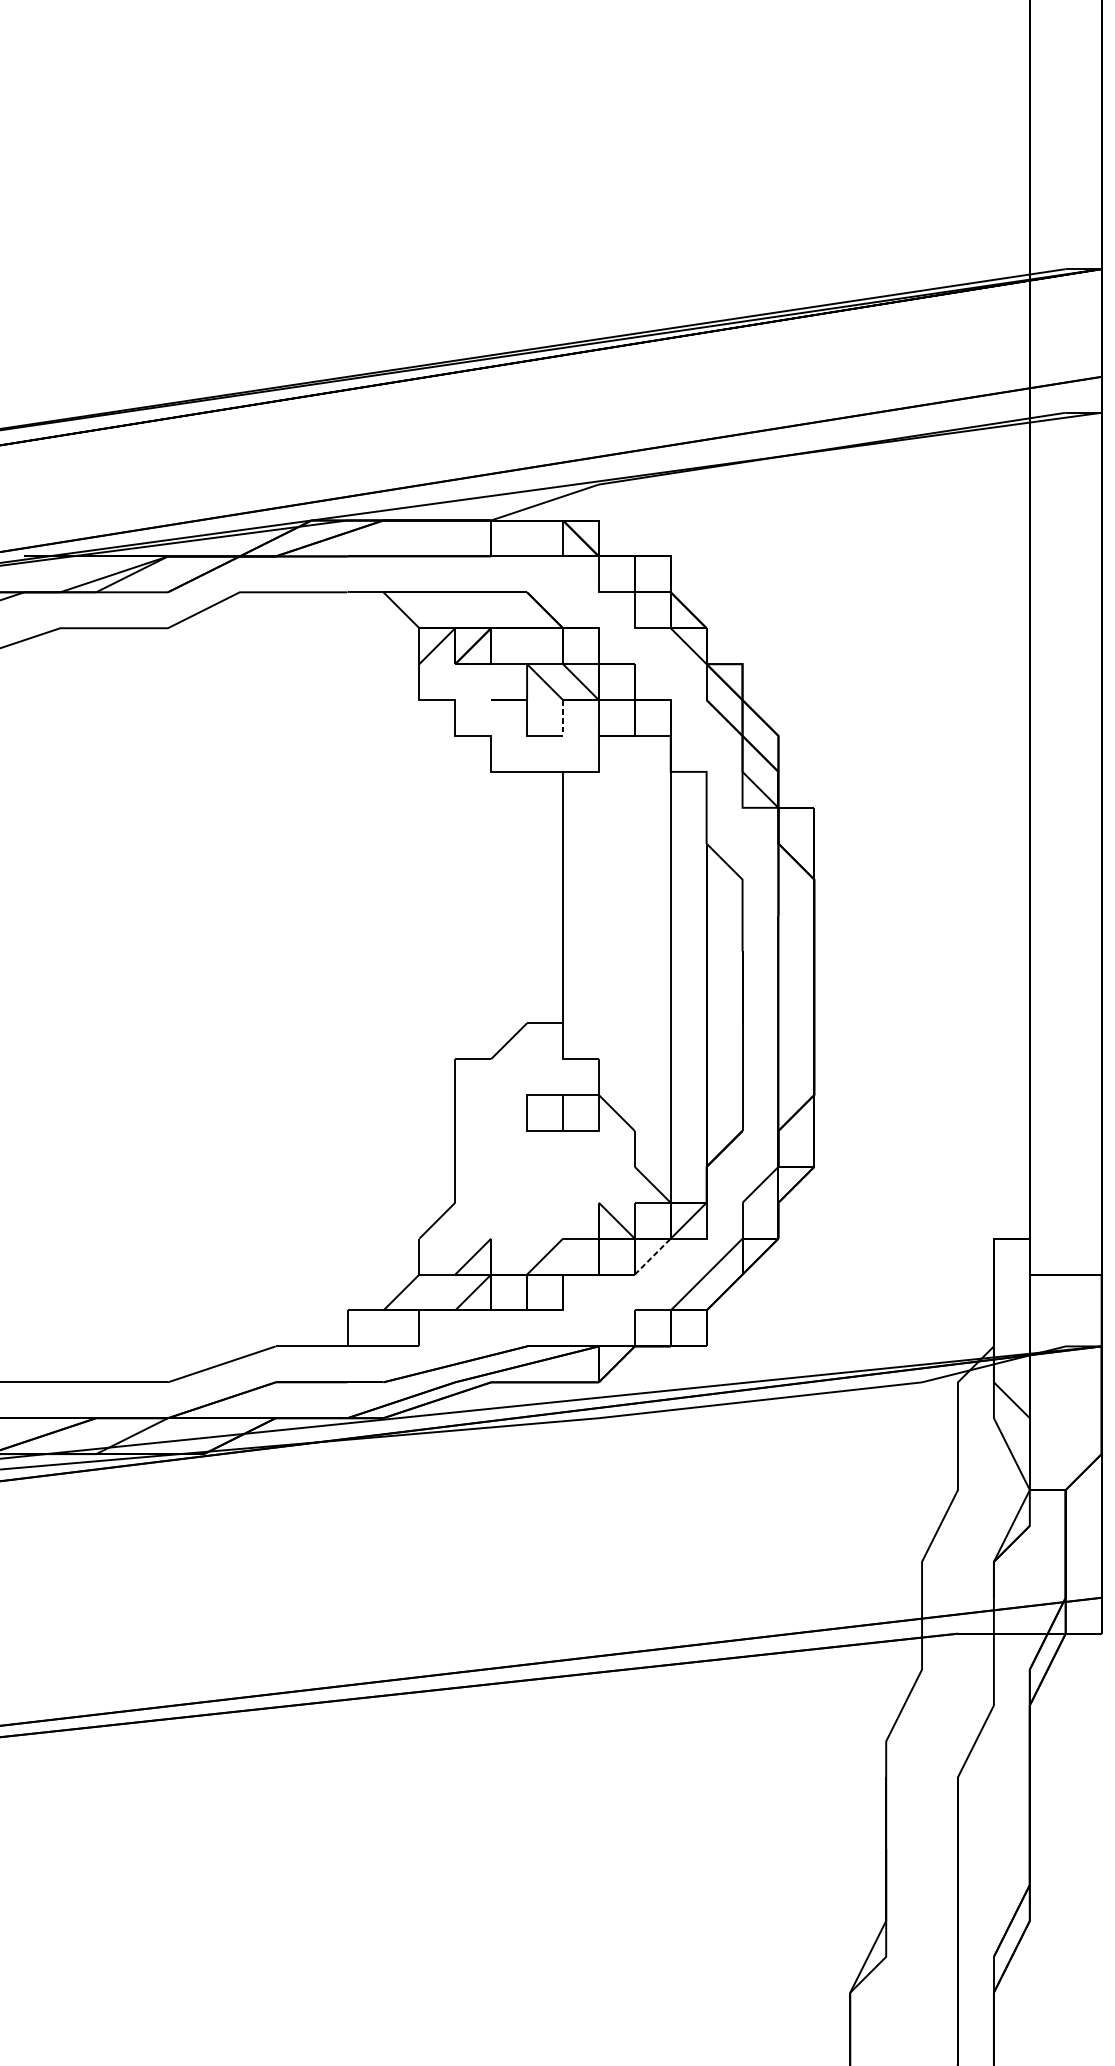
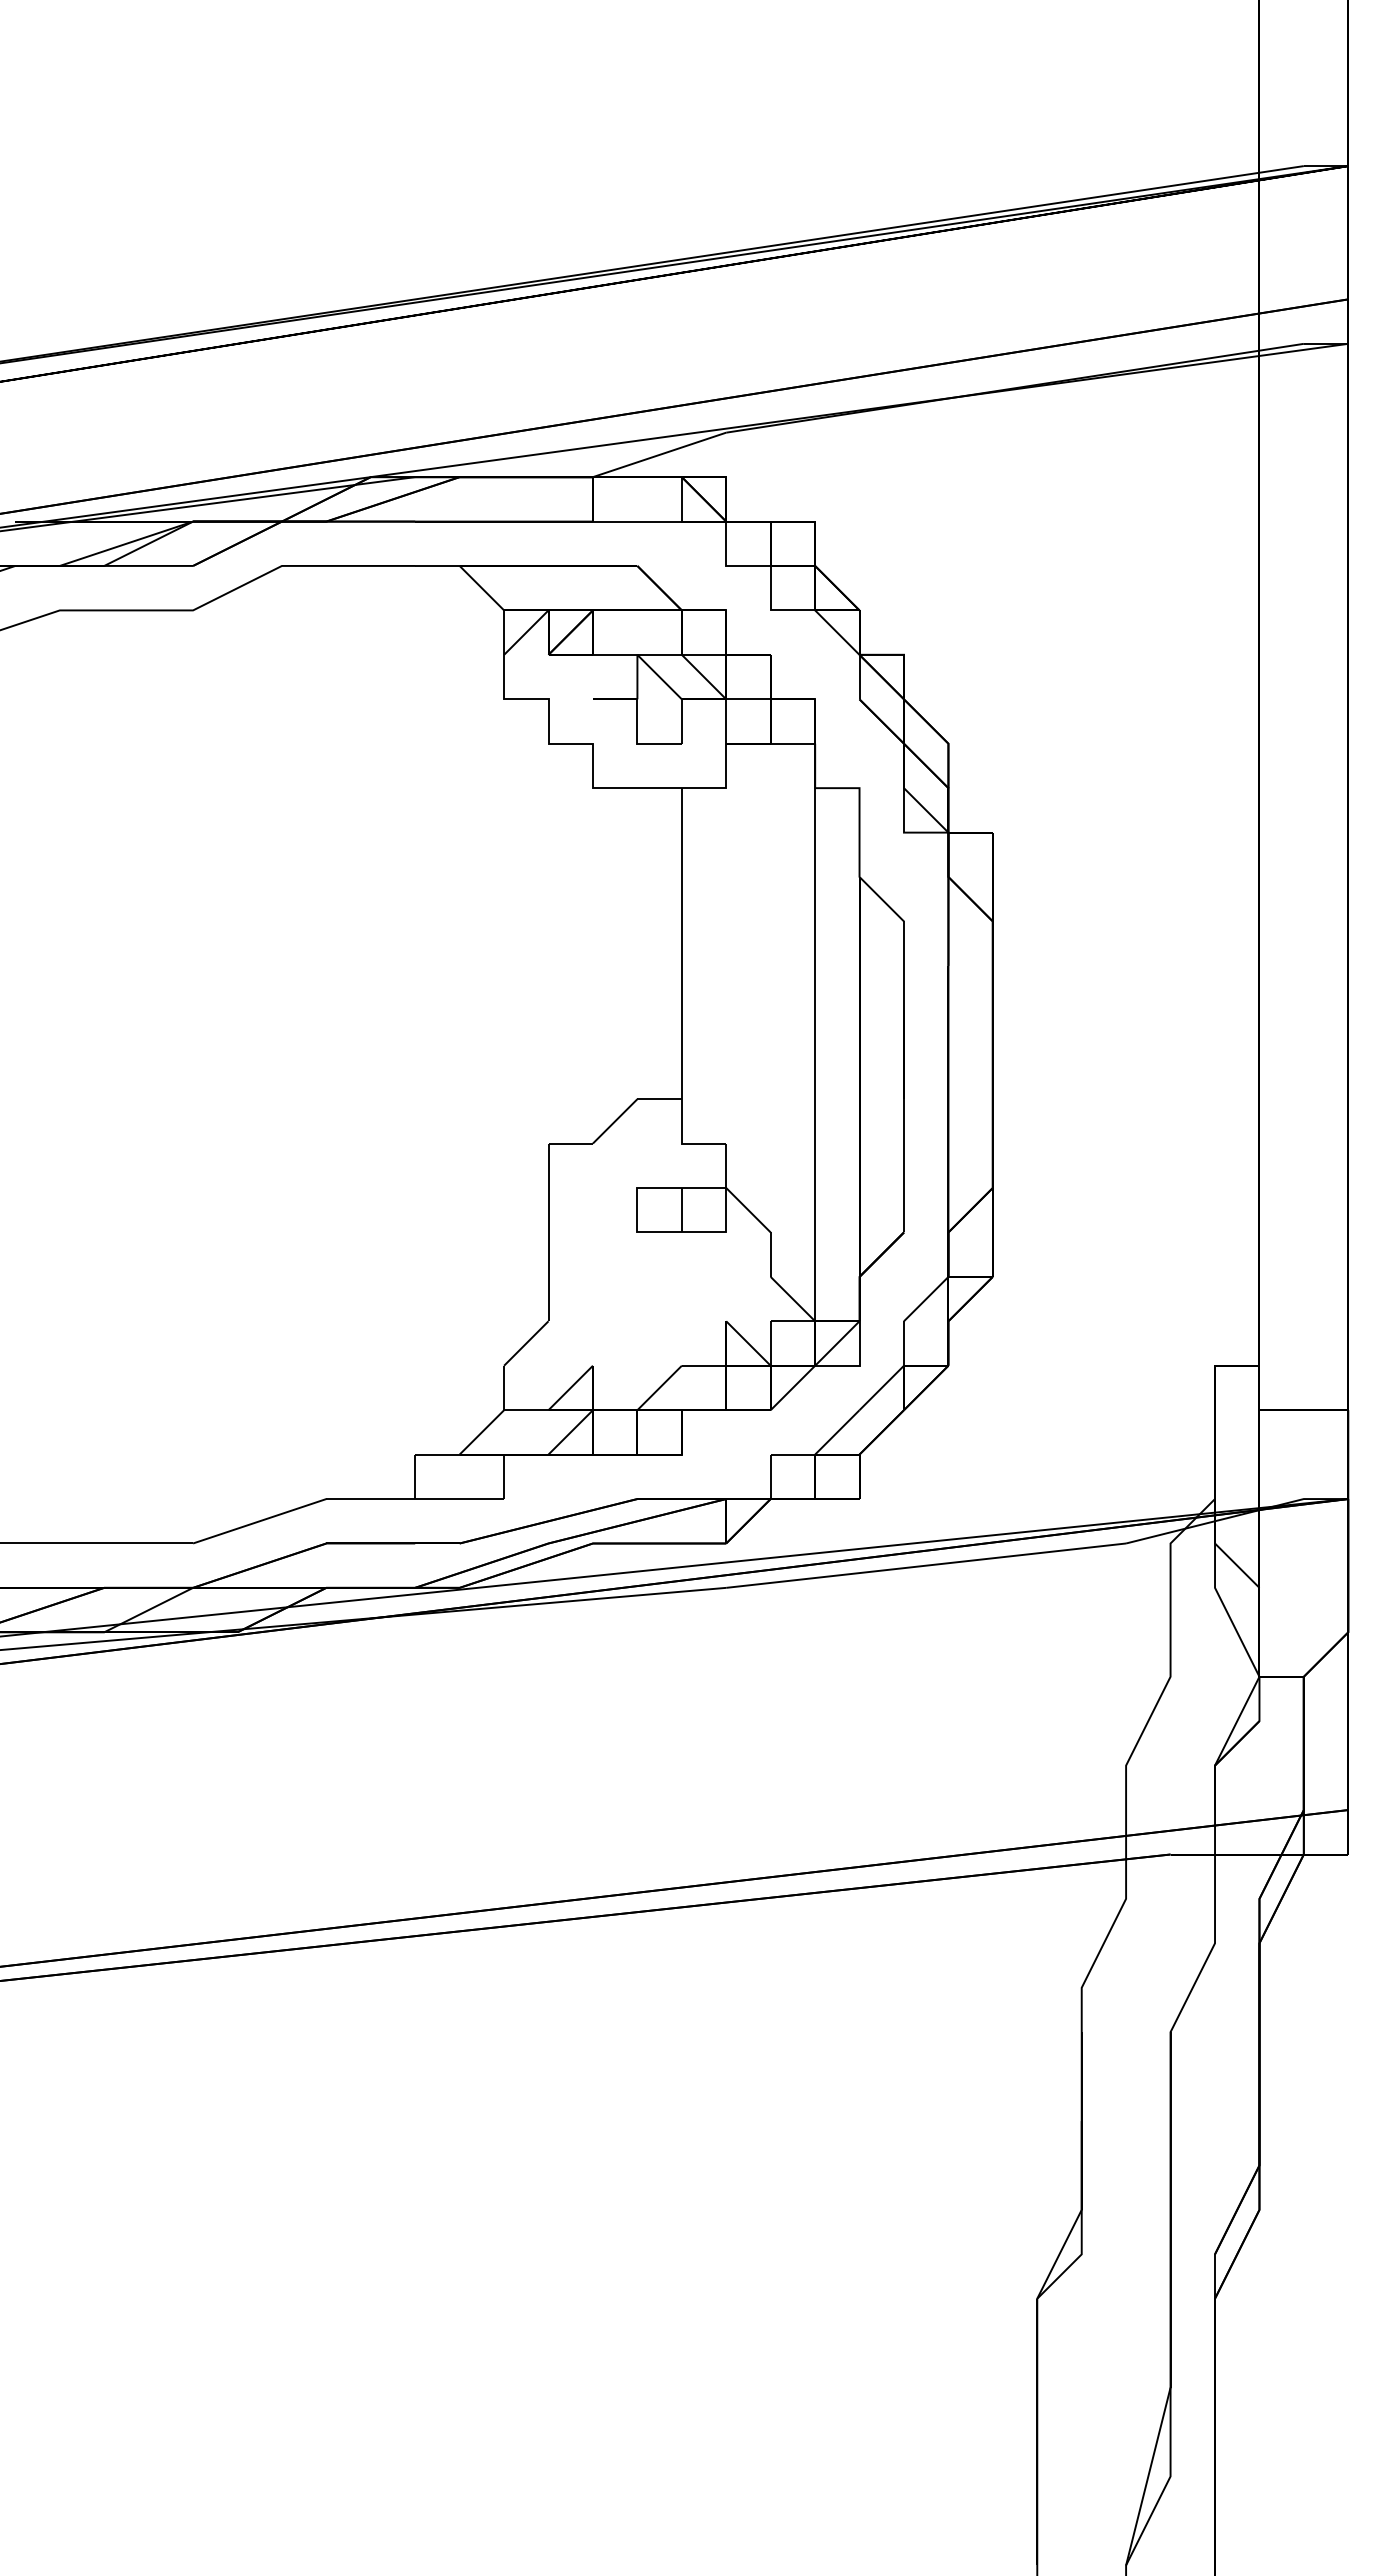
line: (562, 718) -> (681, 721), dashed -> solid
line: (653, 1256) -> (793, 1387), dashed -> solid

